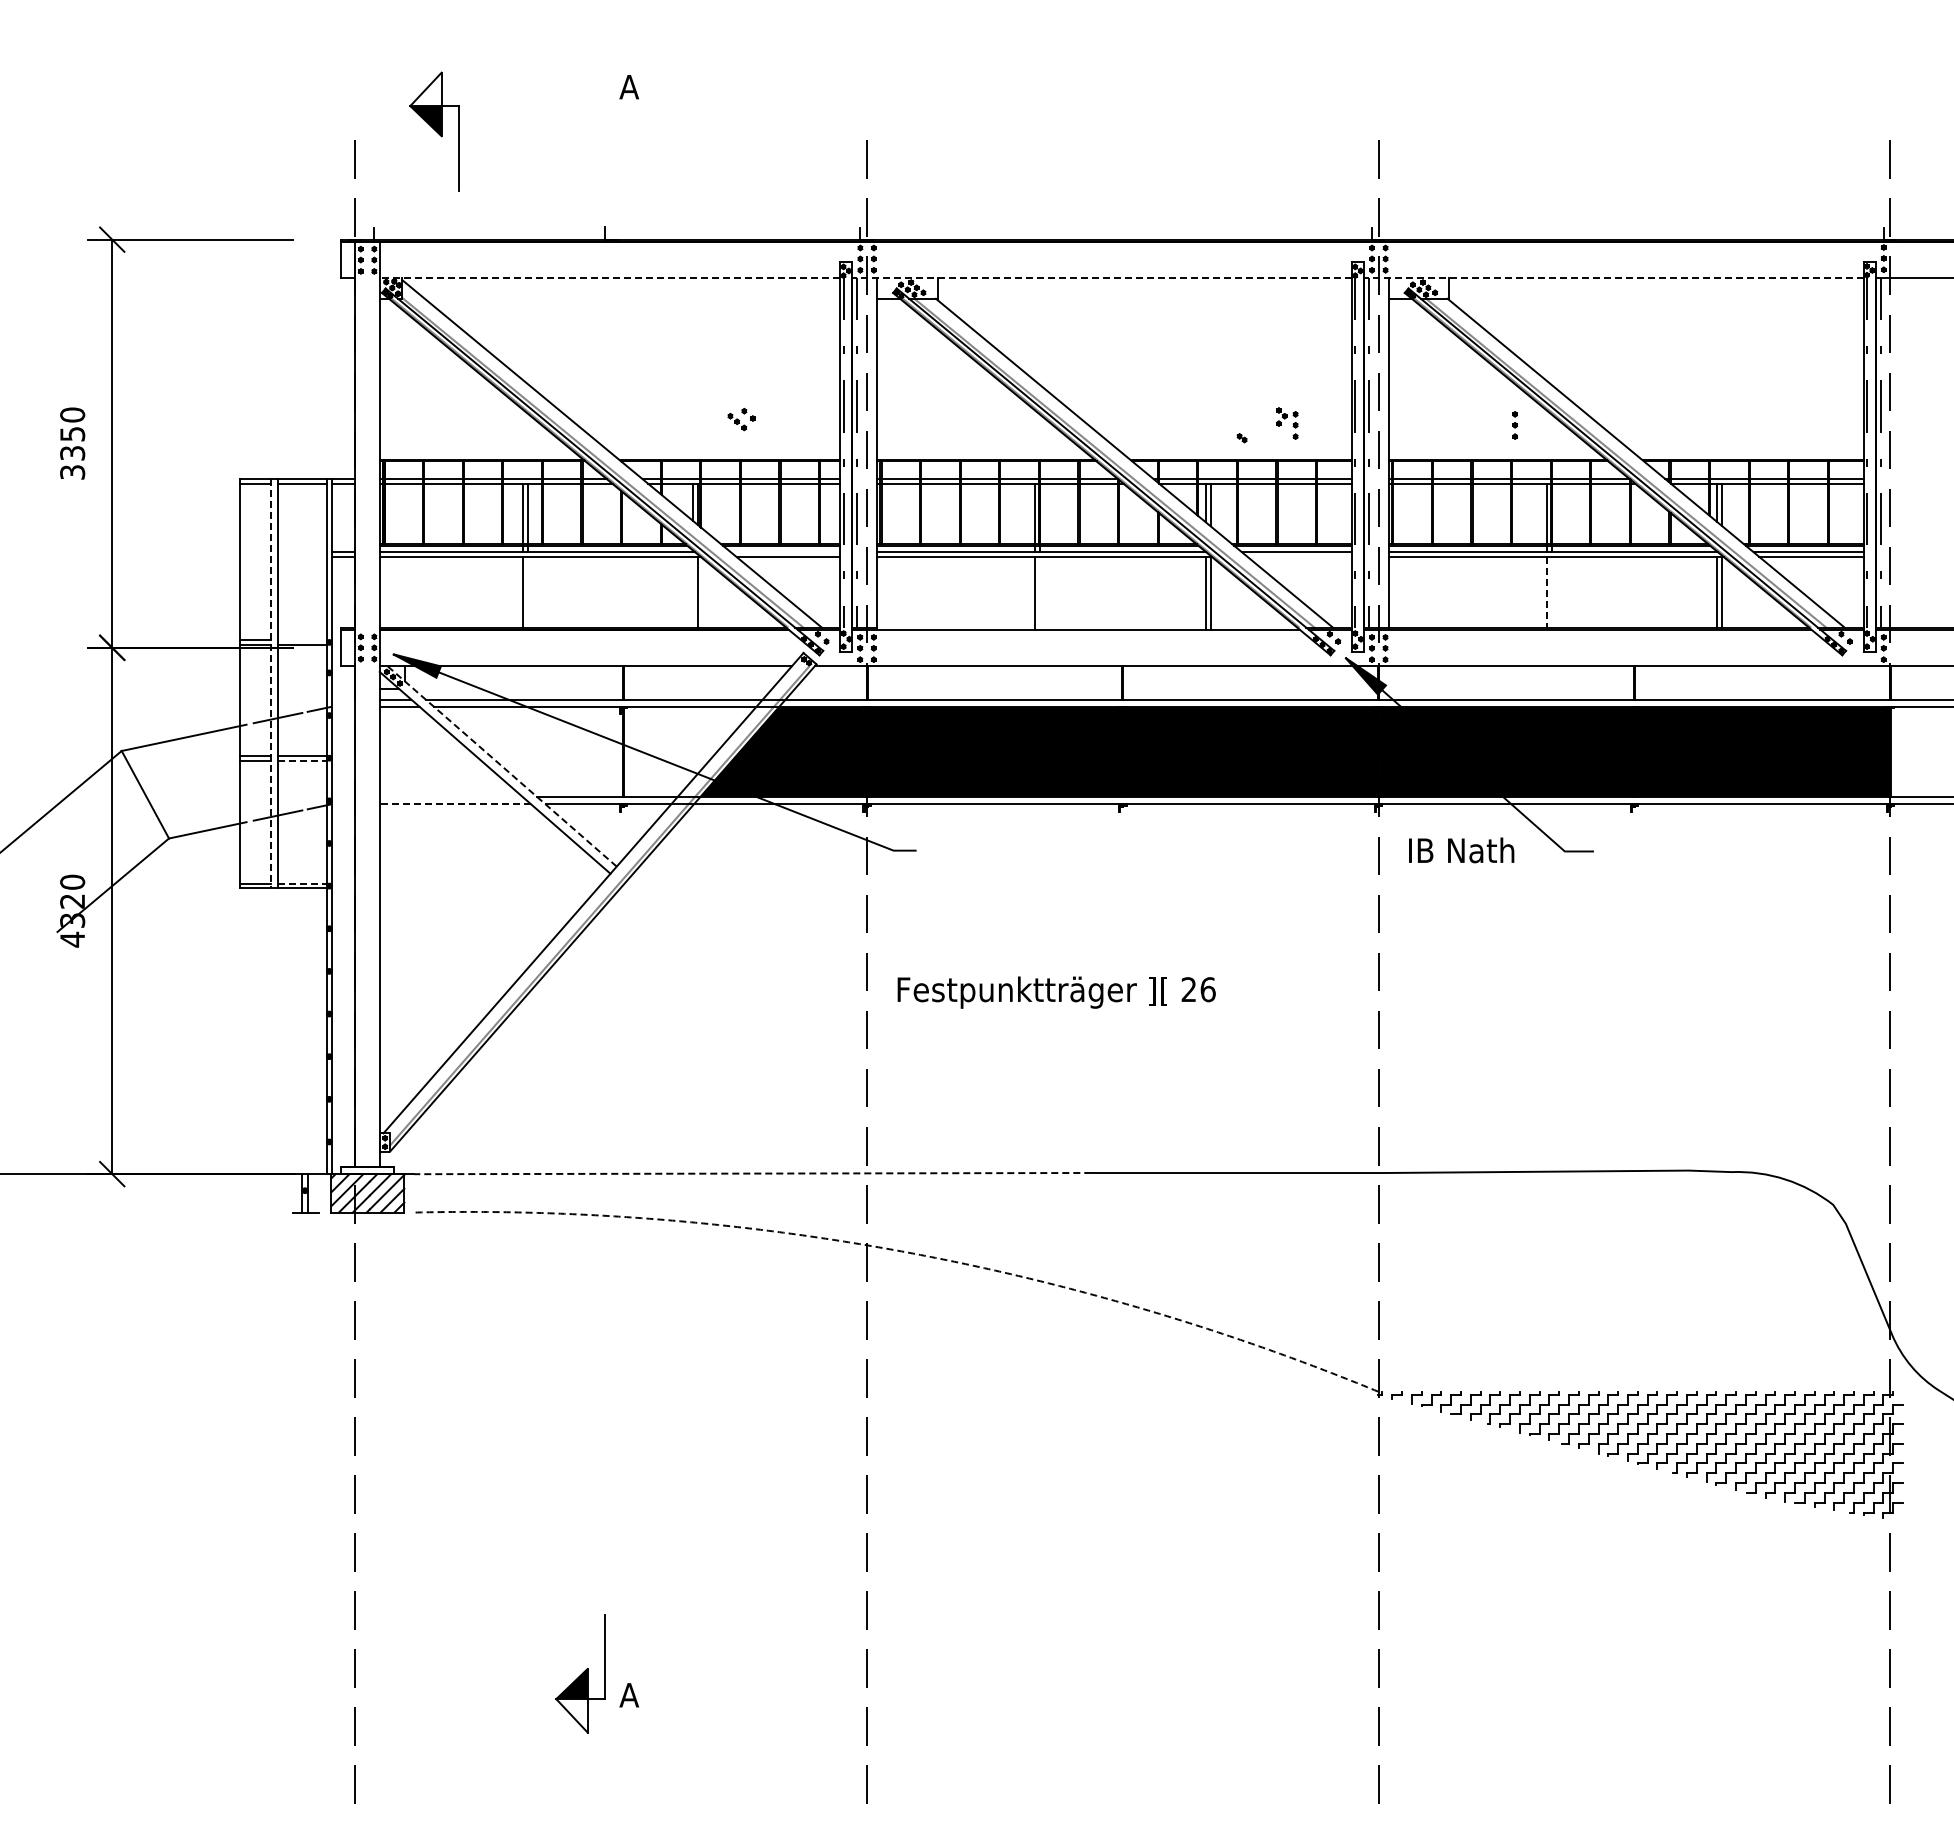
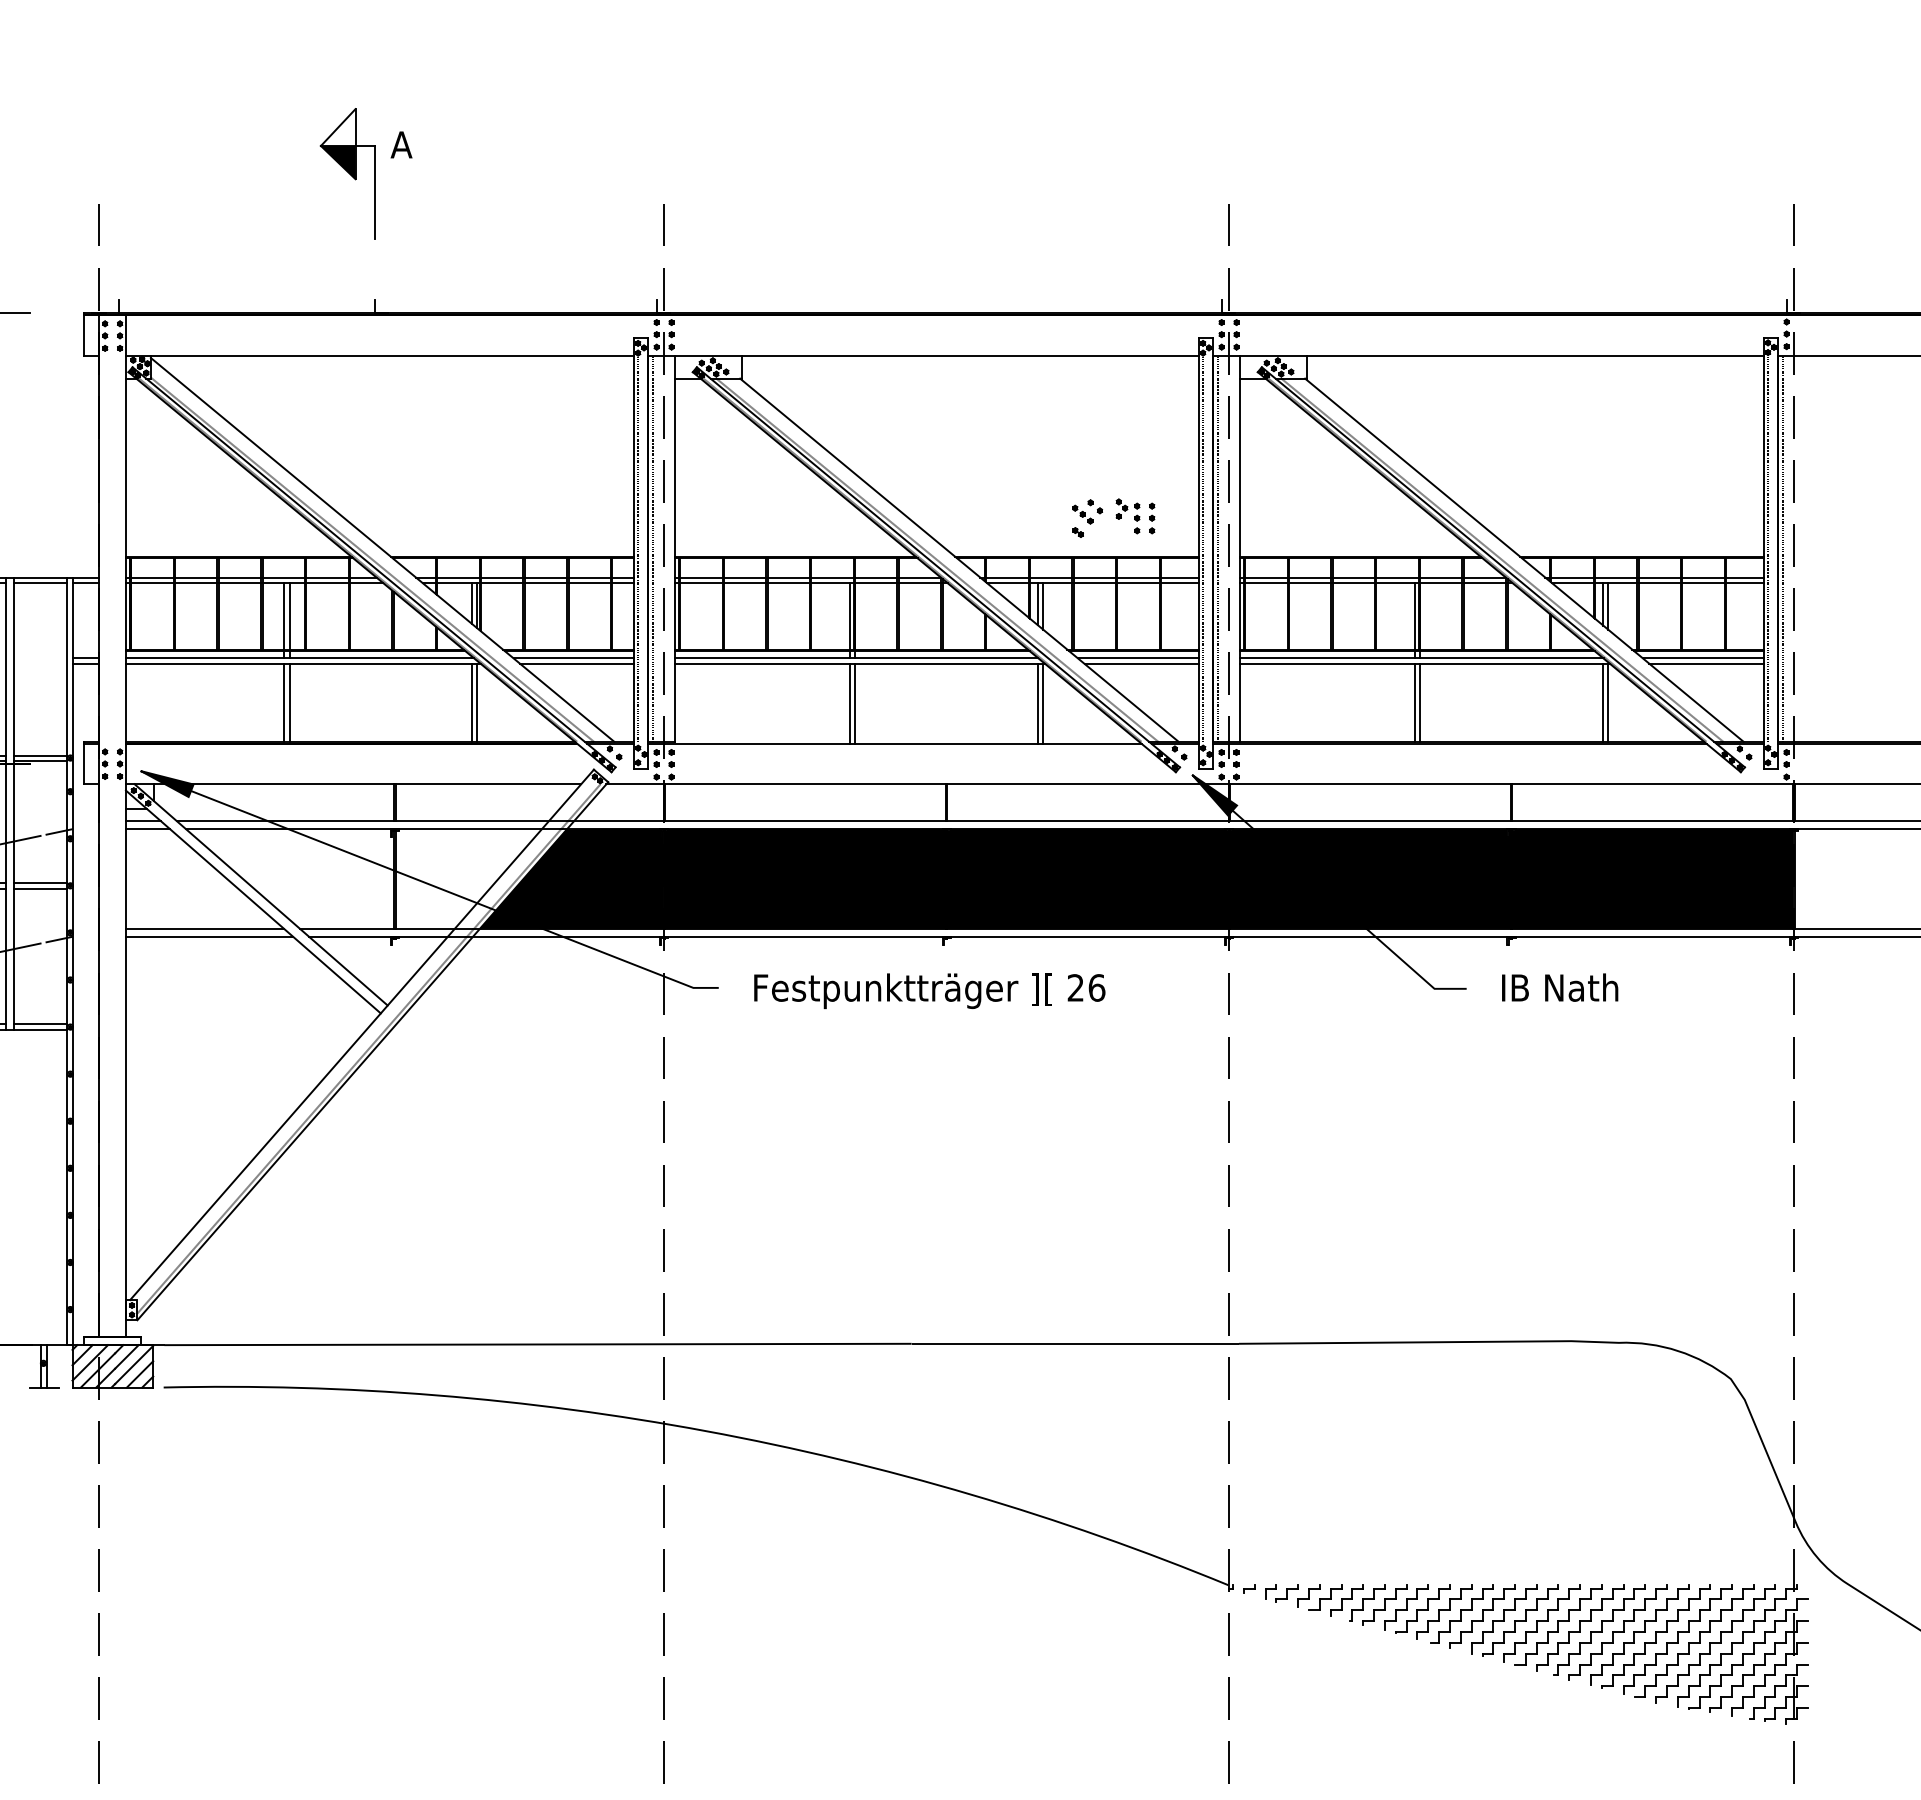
part: (434, 131) -> (347, 174), moved
line: (609, 278) -> (379, 356), dashed -> solid
line: (1102, 278) -> (924, 356), dashed -> solid
line: (1613, 278) -> (1488, 356), dashed -> solid
part: (741, 419) -> (1087, 511), moved
part: (1514, 425) -> (1151, 518), moved
line: (785, 552) -> (574, 658), added
line: (1299, 557) -> (1141, 664), added
line: (528, 592) -> (290, 702), added
line: (693, 592) -> (472, 702), added
line: (1546, 592) -> (1414, 702), dashed -> solid
line: (1551, 592) -> (1419, 702), added
line: (1040, 593) -> (855, 704), added
line: (302, 640) -> (40, 755), added
line: (270, 683) -> (5, 803), dashed -> solid
line: (302, 760) -> (40, 888), dashed -> solid
line: (501, 766) -> (260, 895), dashed -> solid
line: (450, 797) -> (204, 929), added
line: (455, 804) -> (209, 936), dashed -> solid
text: (1461, 850) -> (1559, 987), moved
line: (302, 883) -> (40, 1024), dashed -> solid
text: (1056, 992) -> (929, 991), moved
line: (752, 1173) -> (537, 1344), dashed -> solid
arc: (905, 1252) -> (706, 1431), dashed -> solid

